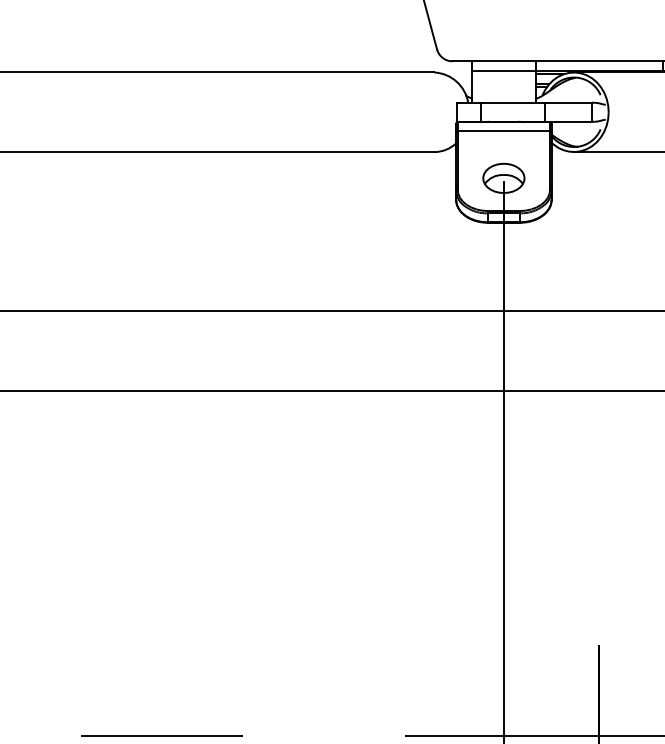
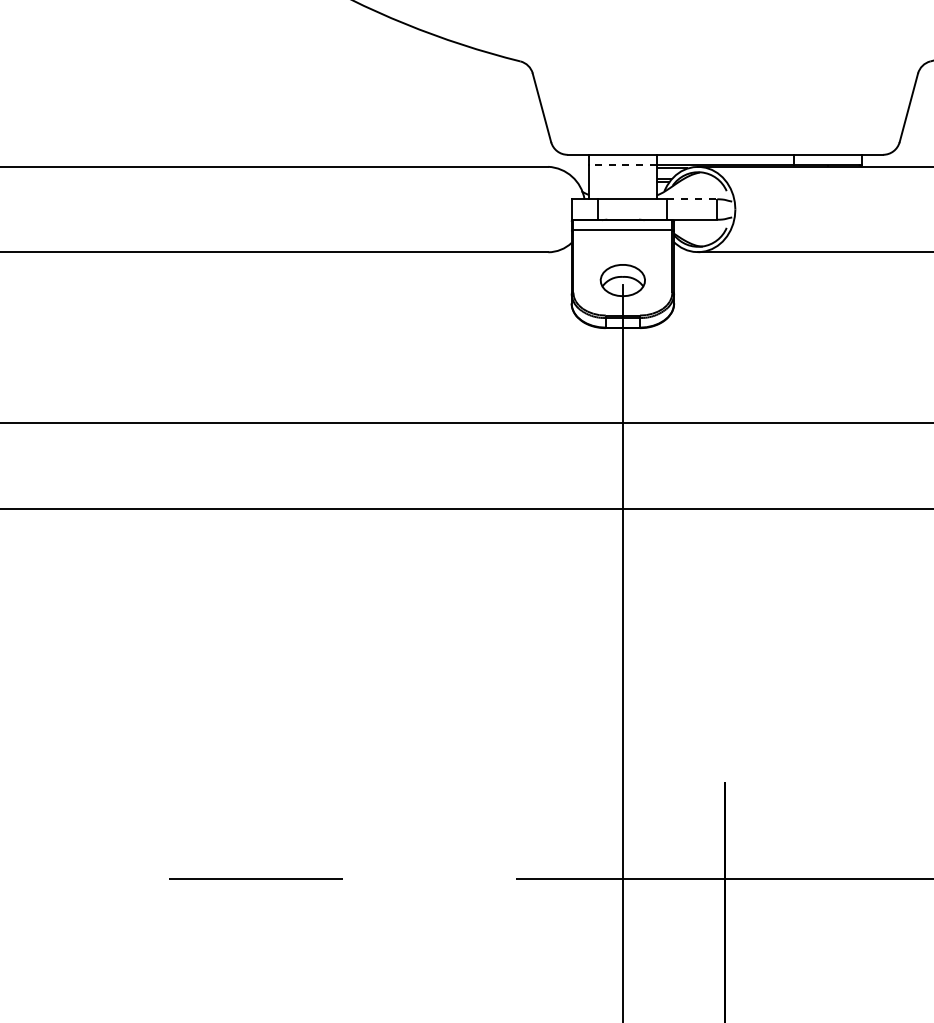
line: (503, 71) -> (622, 165), solid -> dashed
line: (568, 102) -> (692, 199), solid -> dashed

